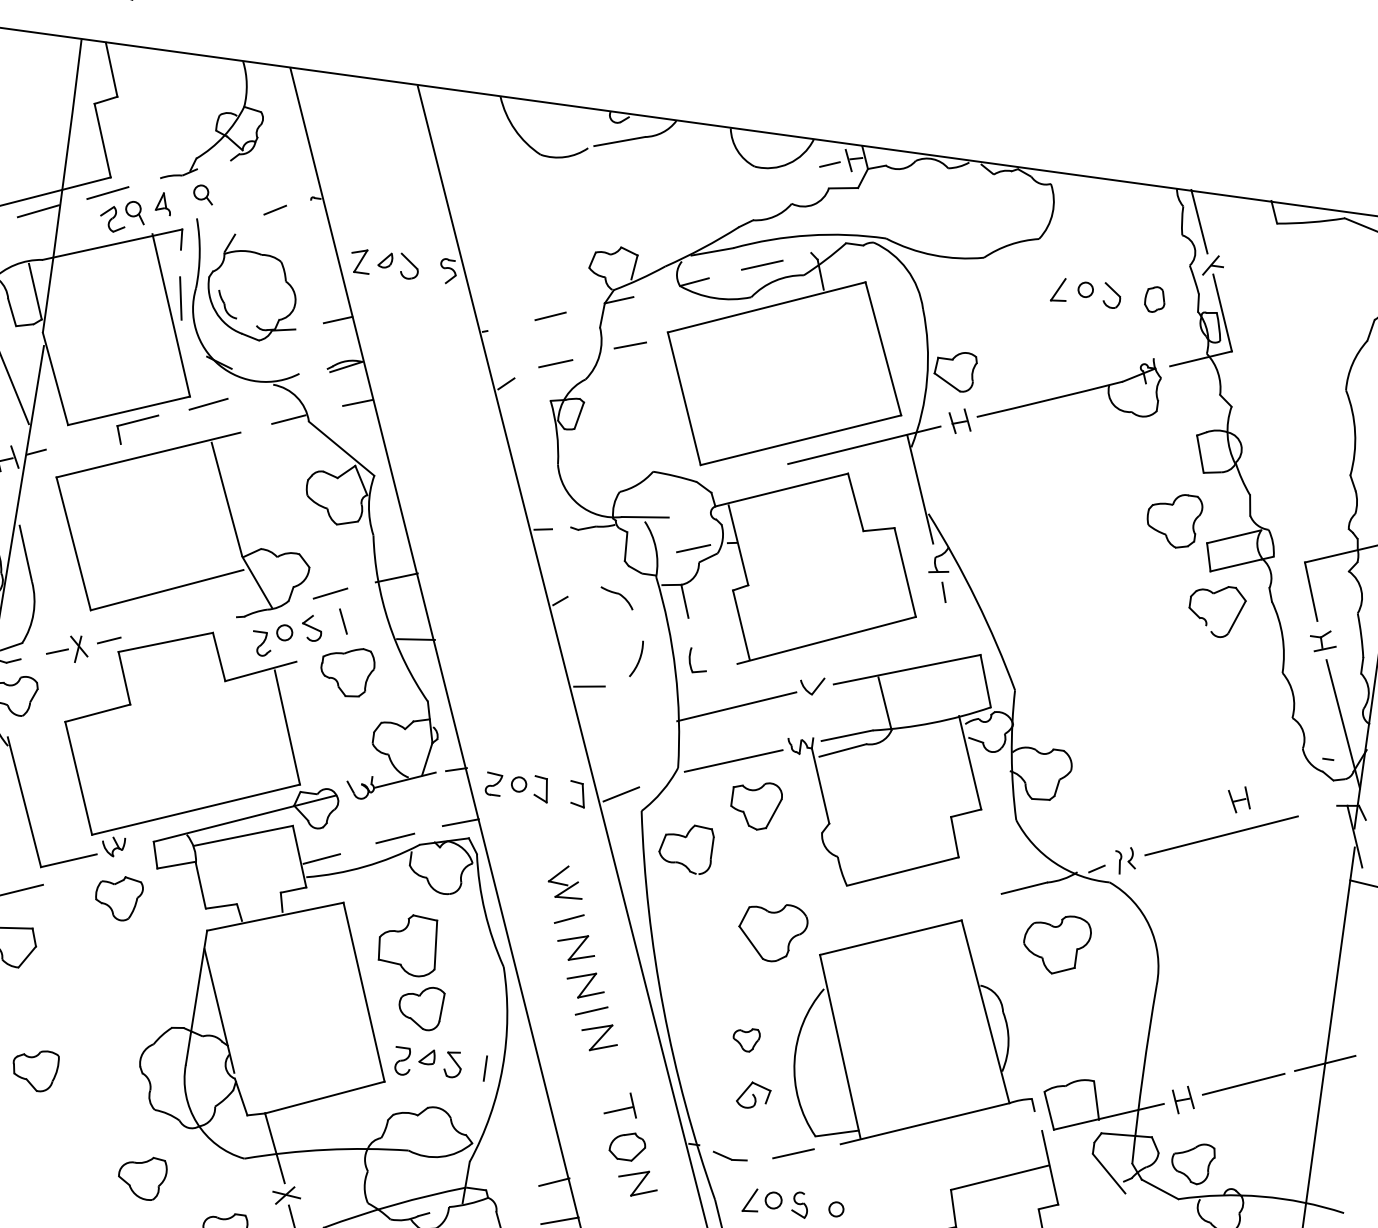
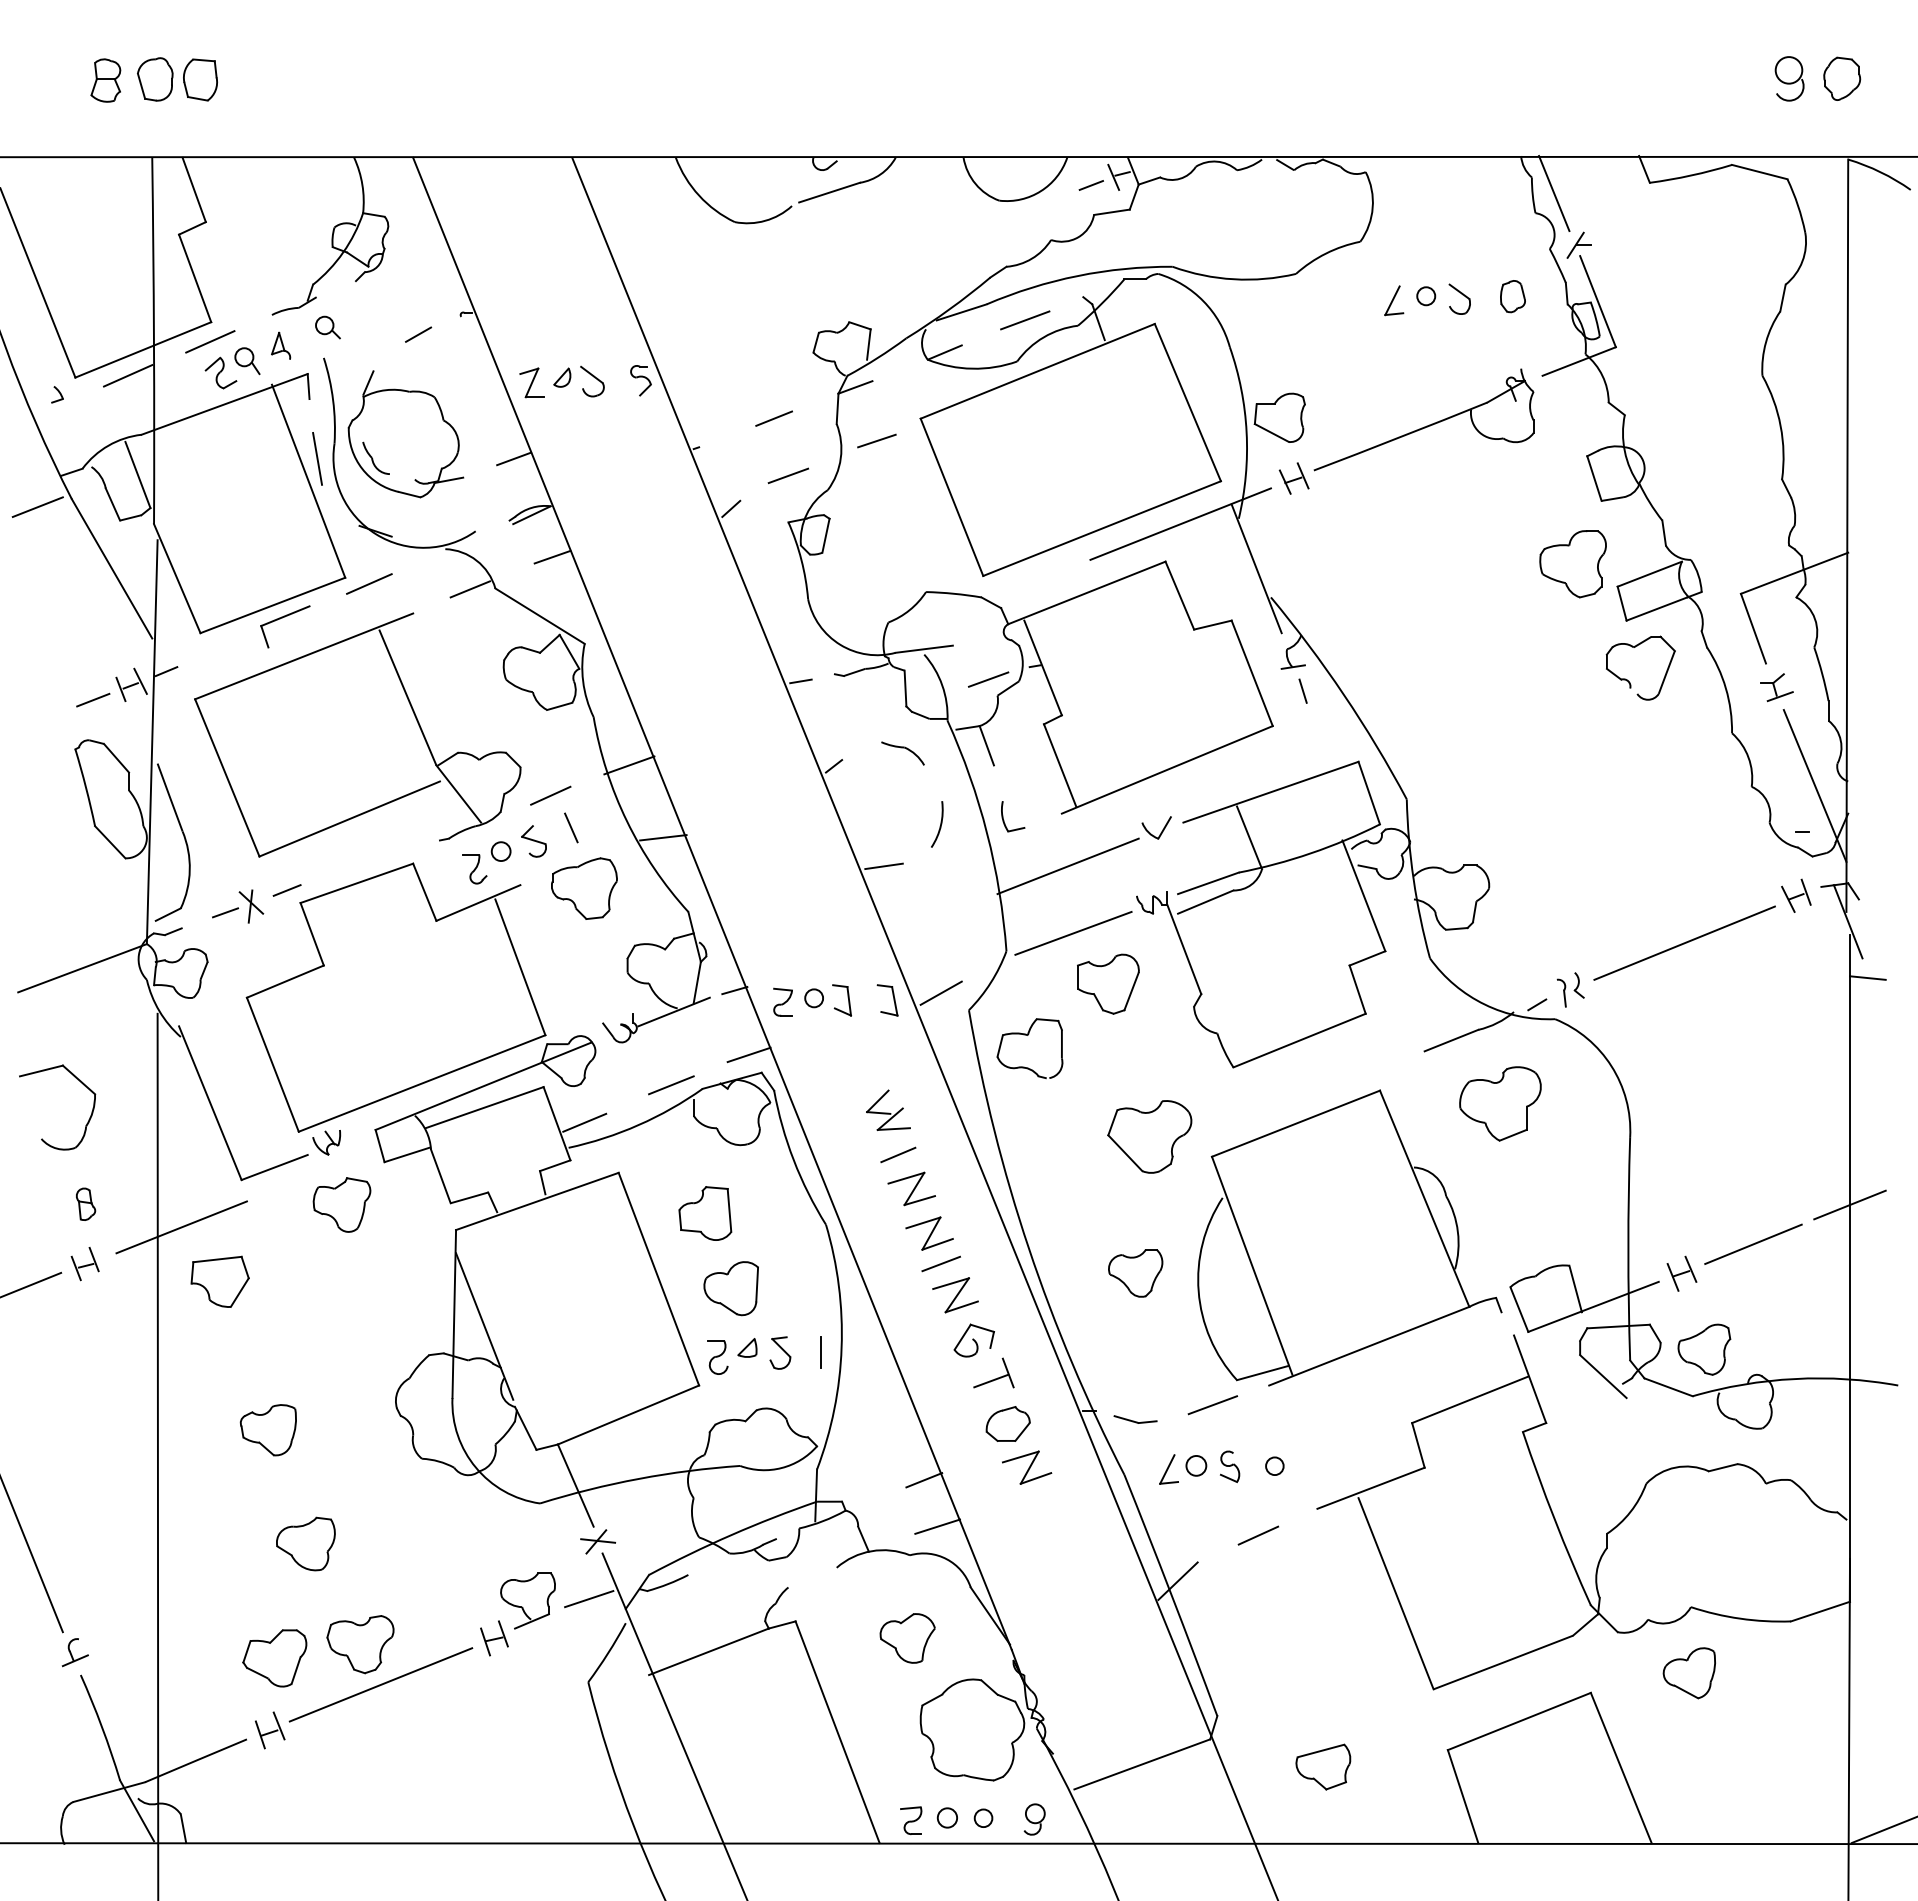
part: (1239, 799) -> (1796, 895), moved
part: (408, 944) -> (705, 1213), size x0.71
part: (746, 1039) -> (1135, 1273), size x1.67
part: (753, 1095) -> (973, 1340), moved
part: (141, 1177) -> (305, 1543), moved

